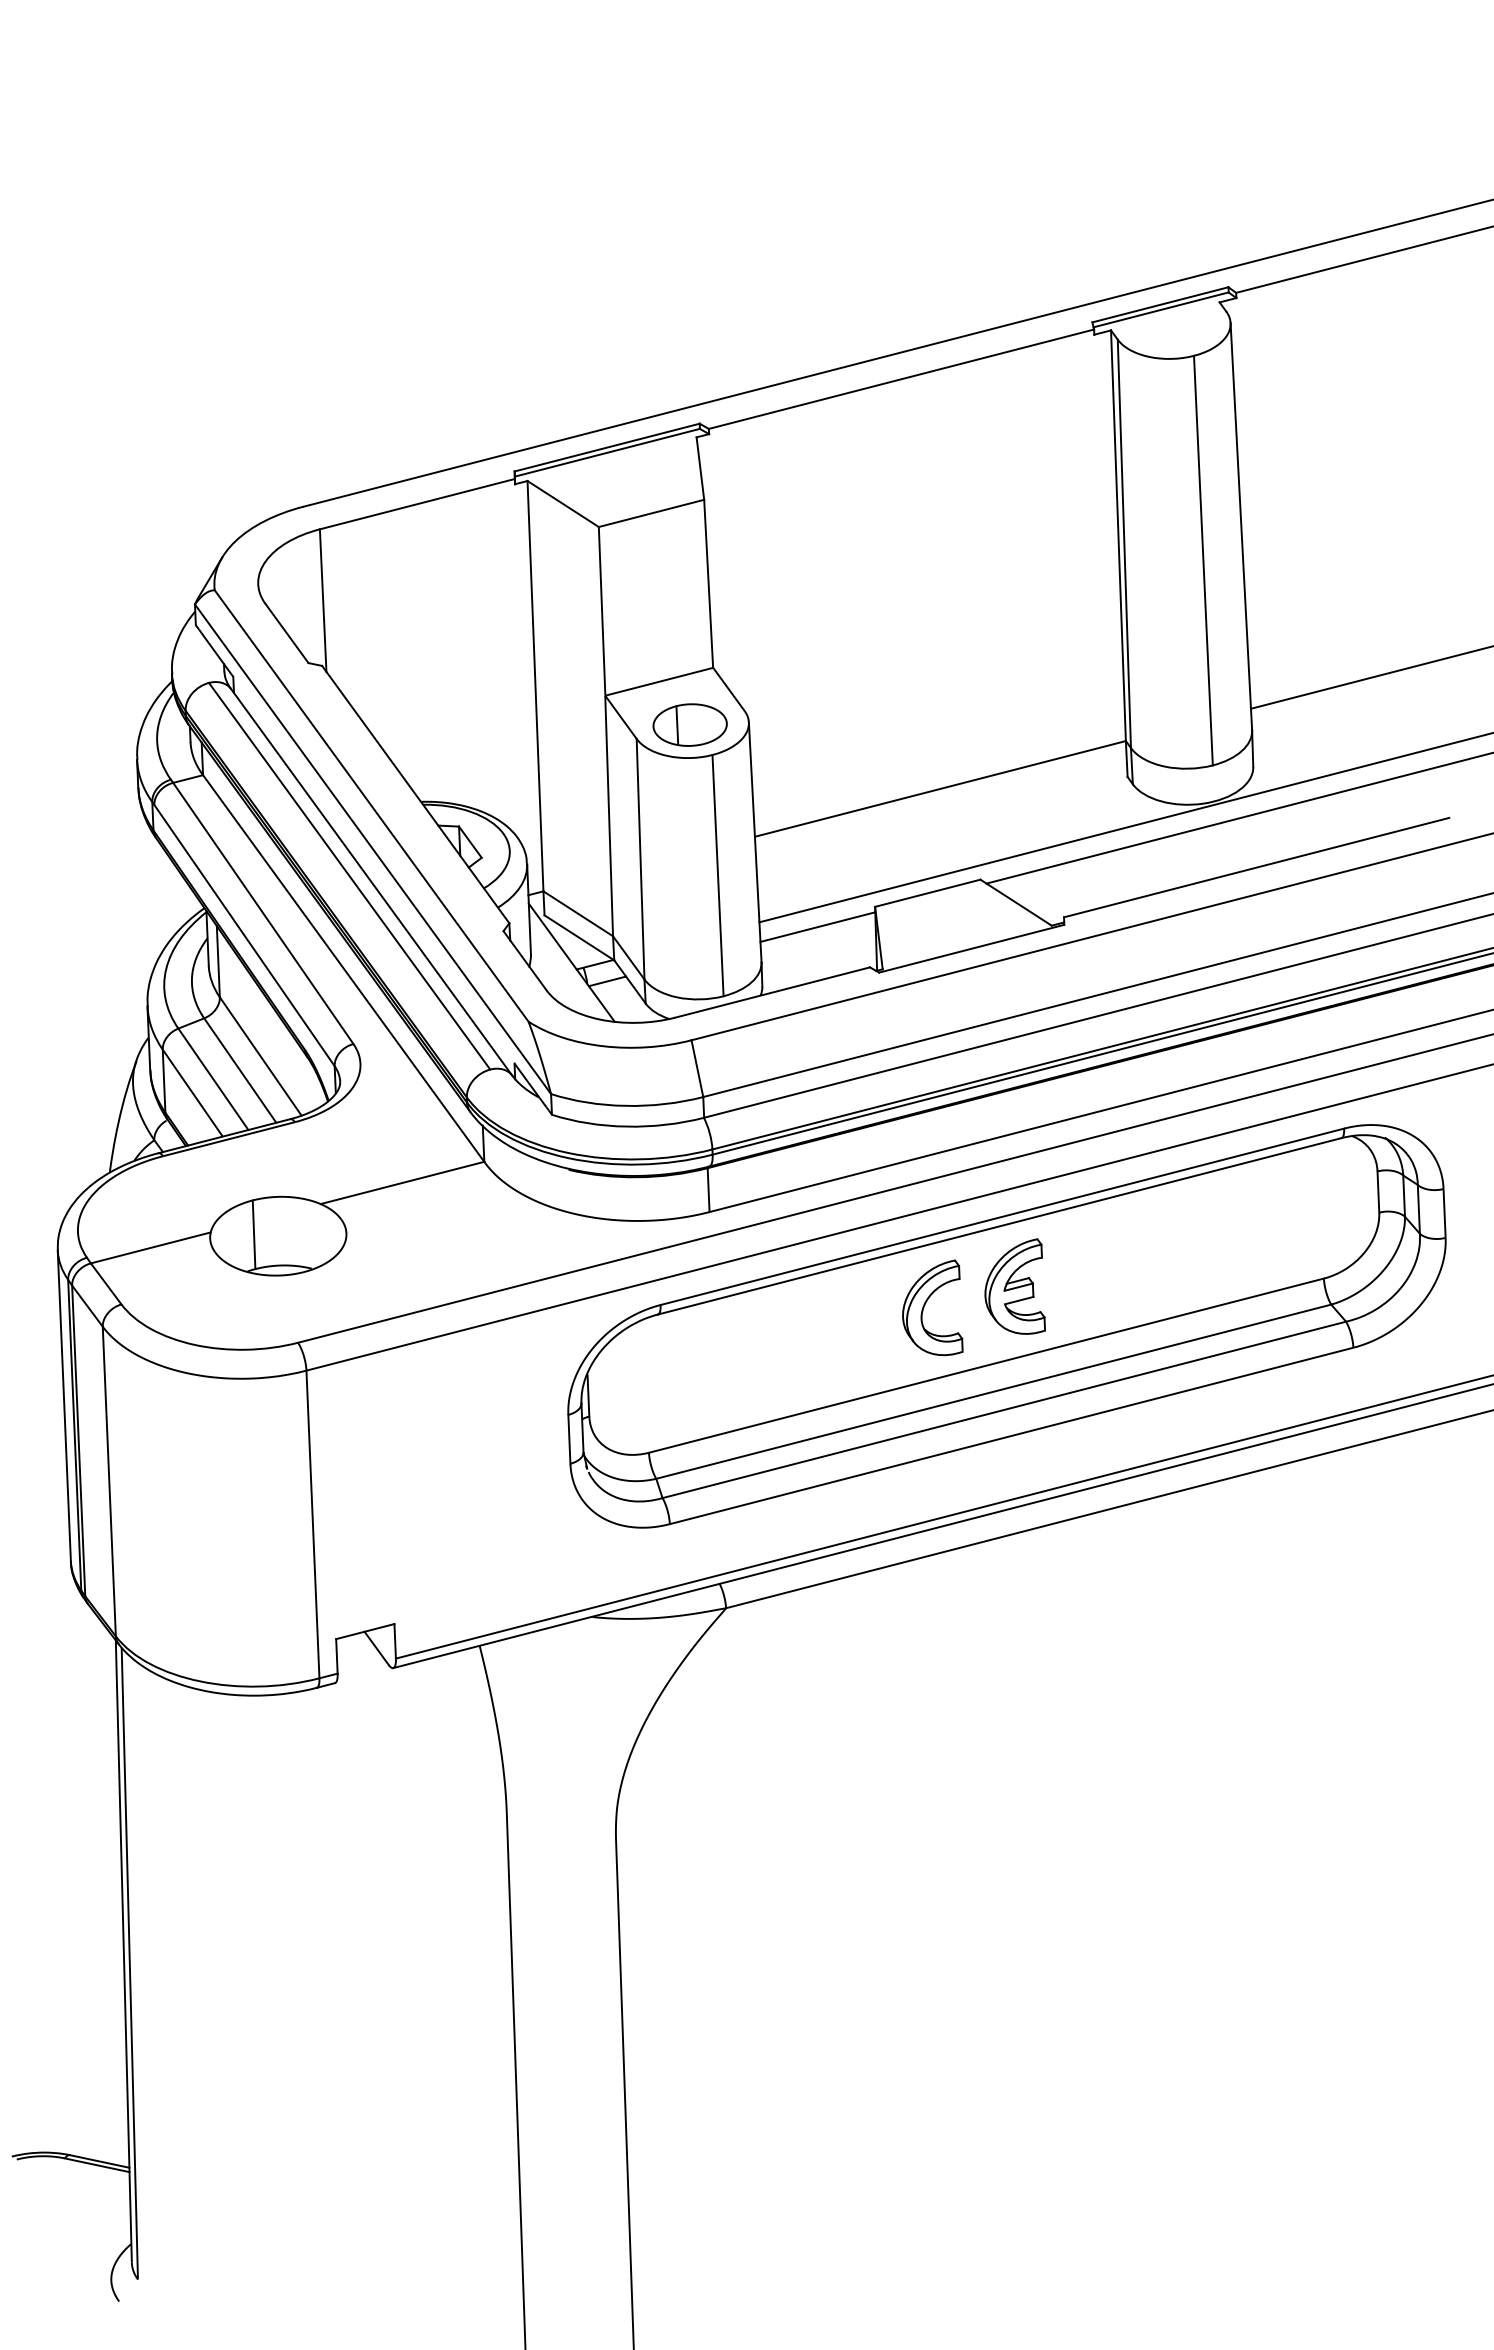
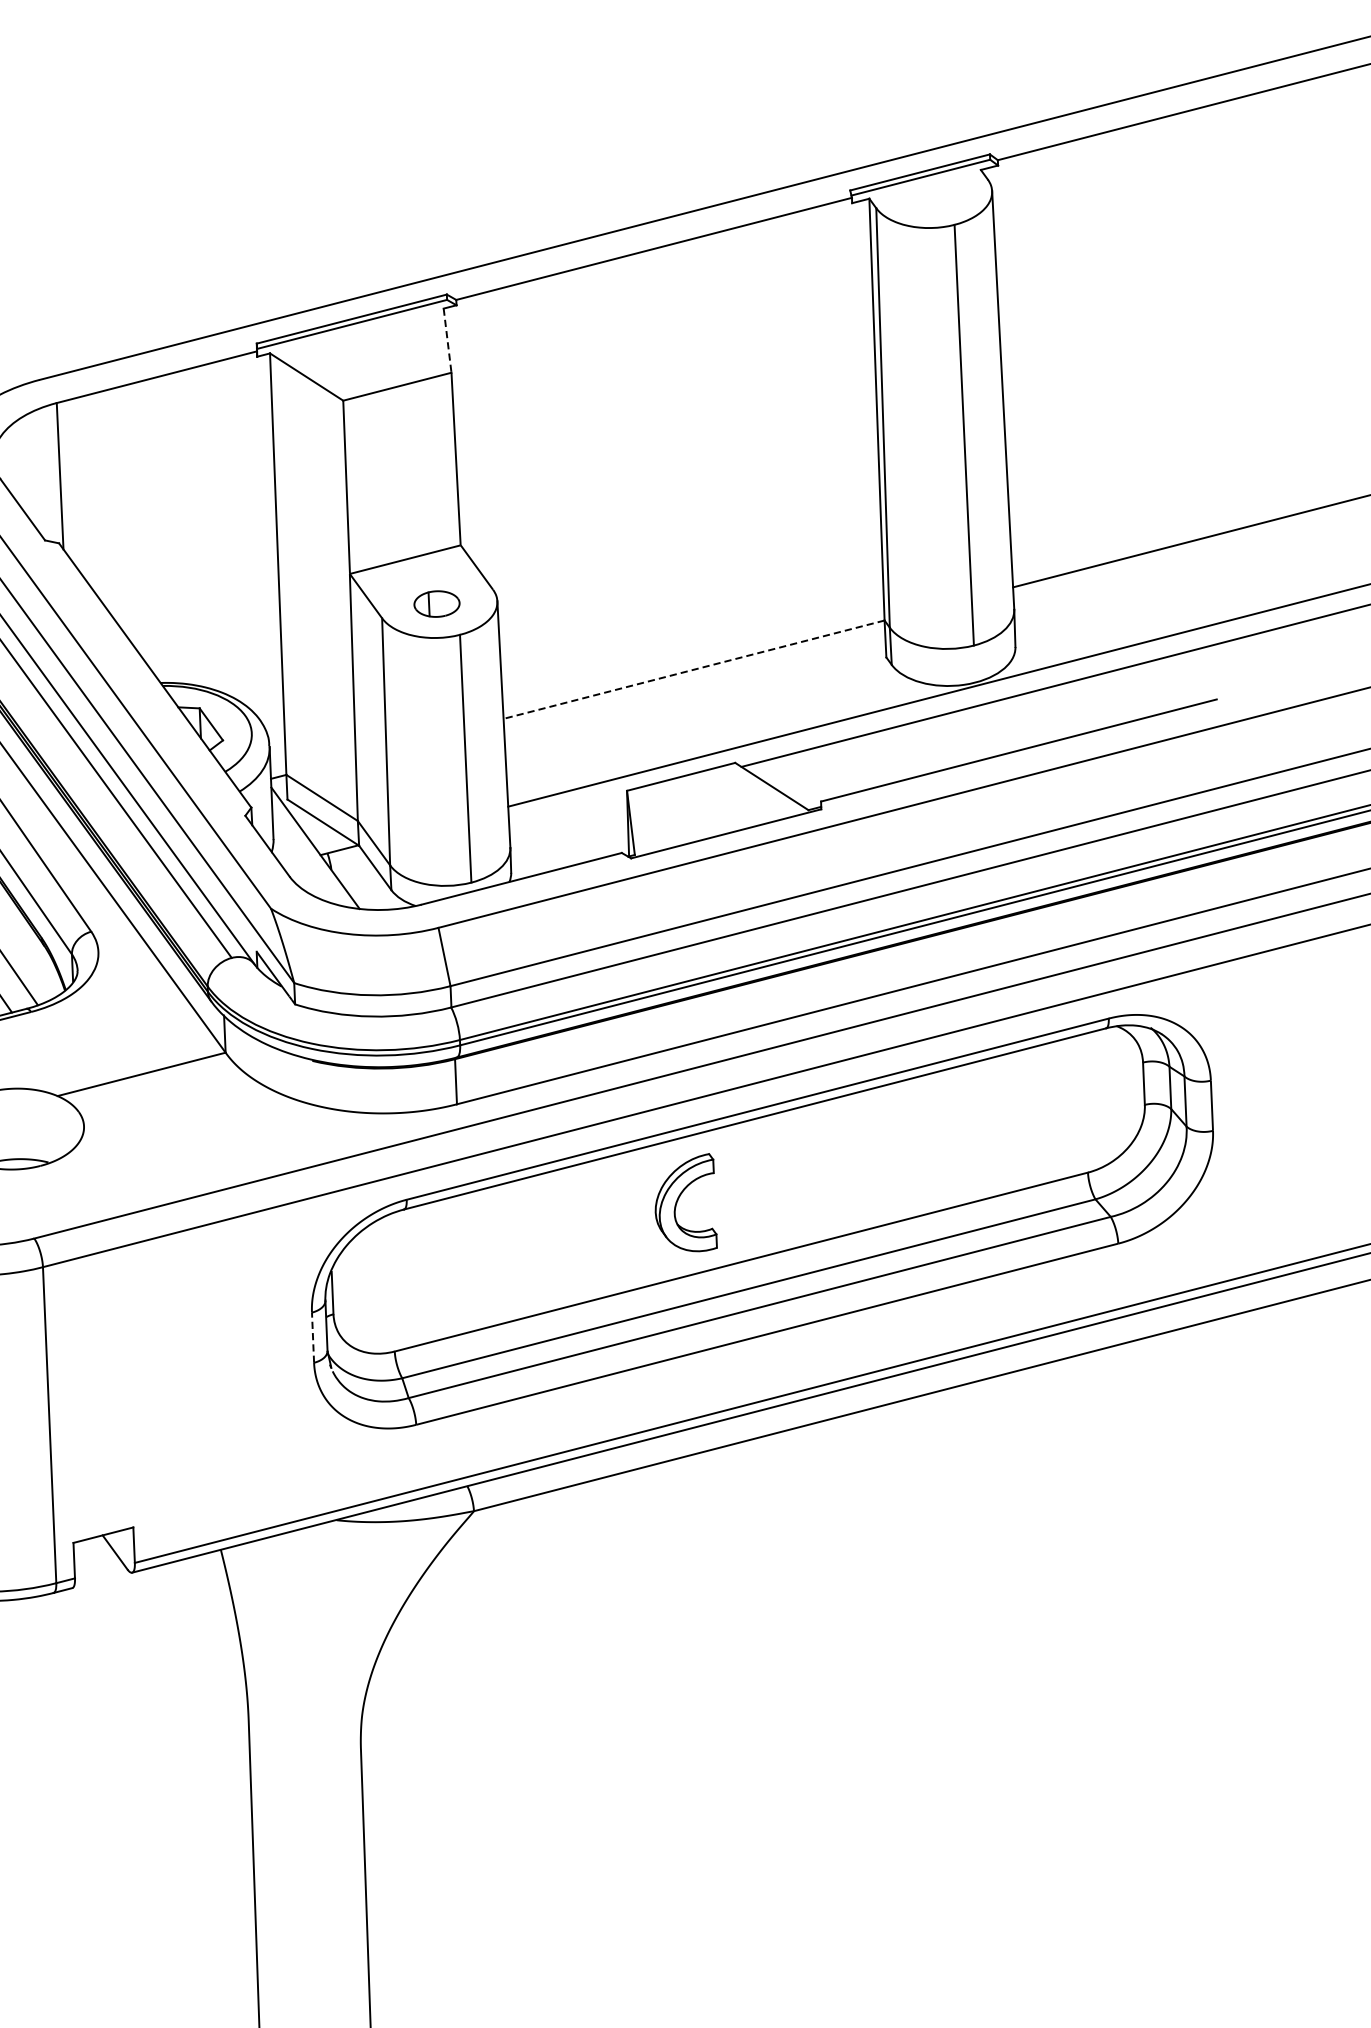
line: (700, 469) -> (447, 341), solid -> dashed
part: (689, 724) -> (436, 603), size x0.6
line: (940, 788) -> (694, 669), solid -> dashed
line: (817, 926) -> (567, 810), removed
line: (607, 981) -> (352, 867), removed
part: (1014, 1286) -> (770, 1180), removed
line: (569, 1438) -> (313, 1336), solid -> dashed

